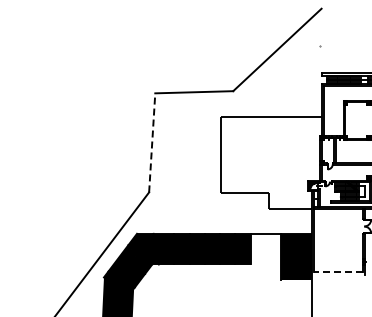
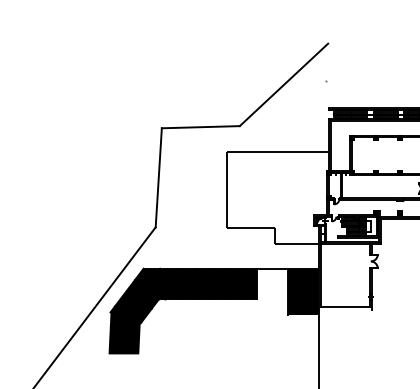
line: (151, 142) -> (158, 177), dashed -> solid
line: (338, 272) -> (345, 307), dashed -> solid

